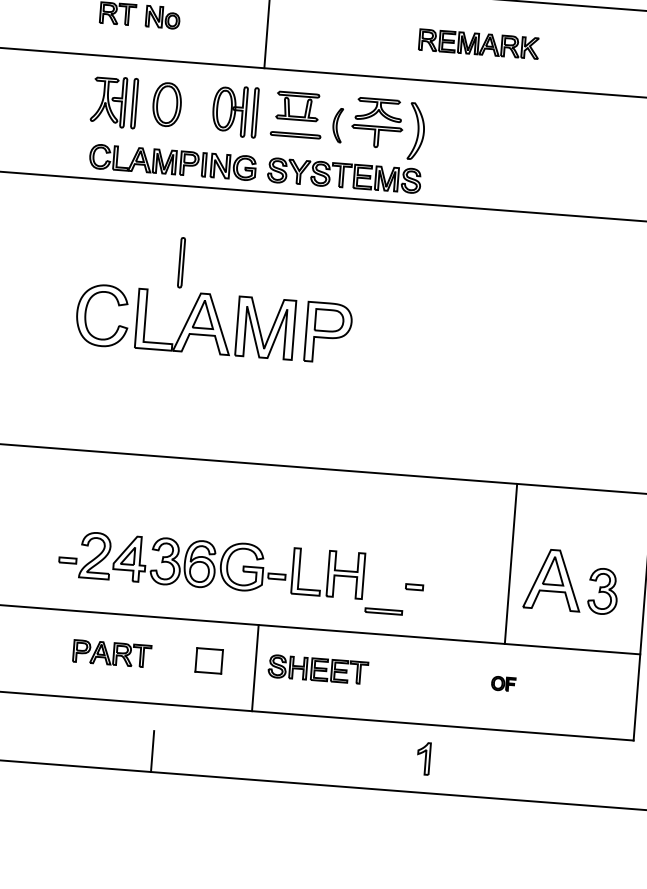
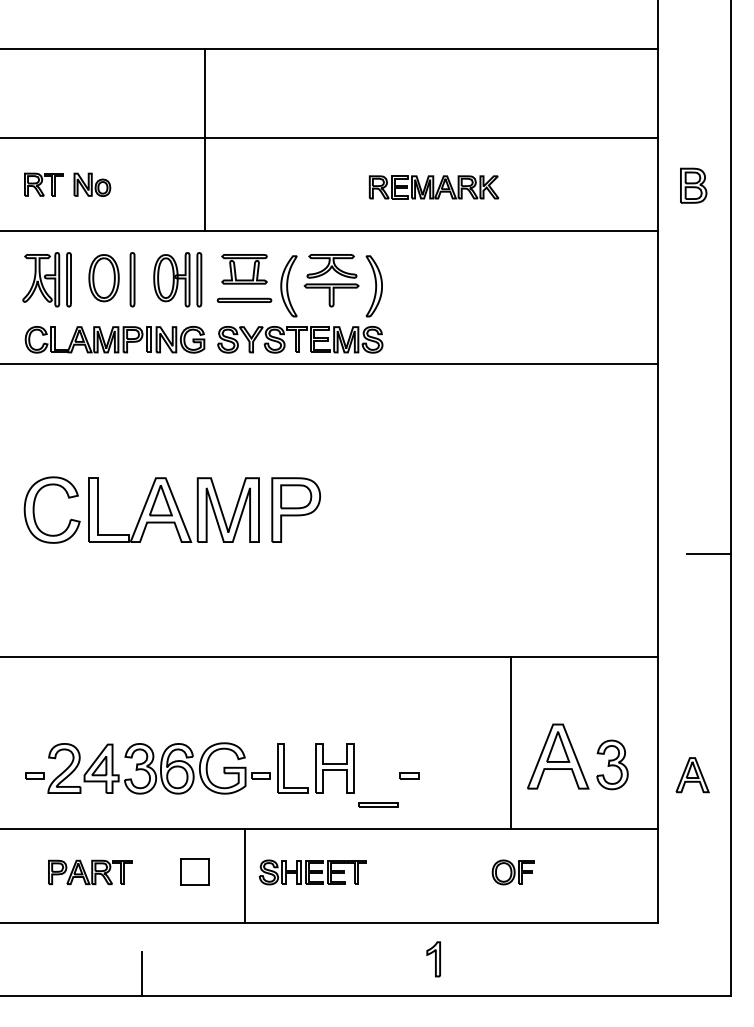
part: (337, 125) -> (288, 286), size x1.67
part: (181, 262) -> (132, 279), moved
part: (502, 683) -> (512, 872), size x1.67

